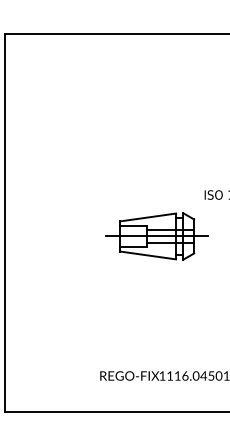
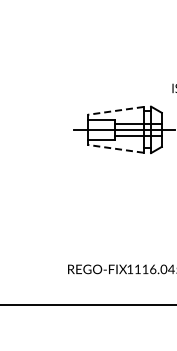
line: (147, 217) -> (115, 110), solid -> dashed
line: (147, 255) -> (115, 148), solid -> dashed

